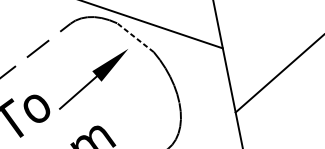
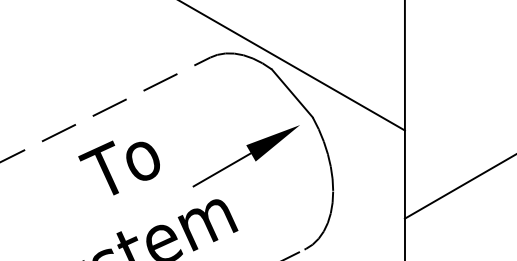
line: (135, 37) -> (292, 93), dashed -> solid
part: (93, 79) -> (245, 156), moved

